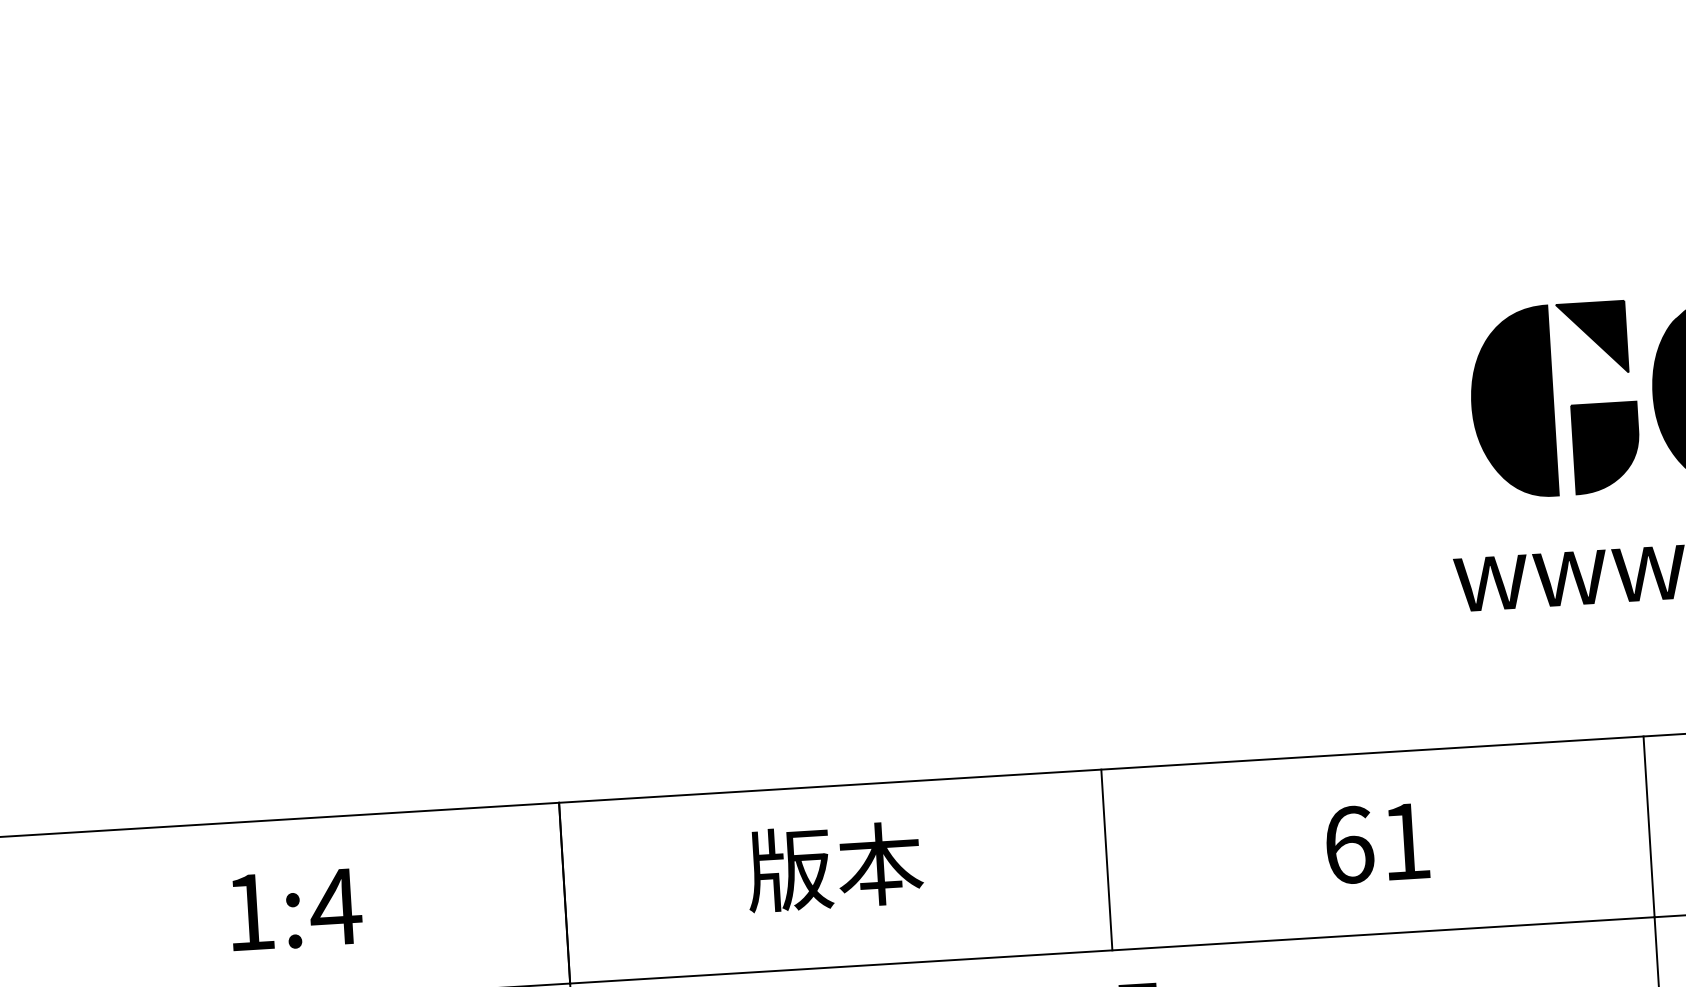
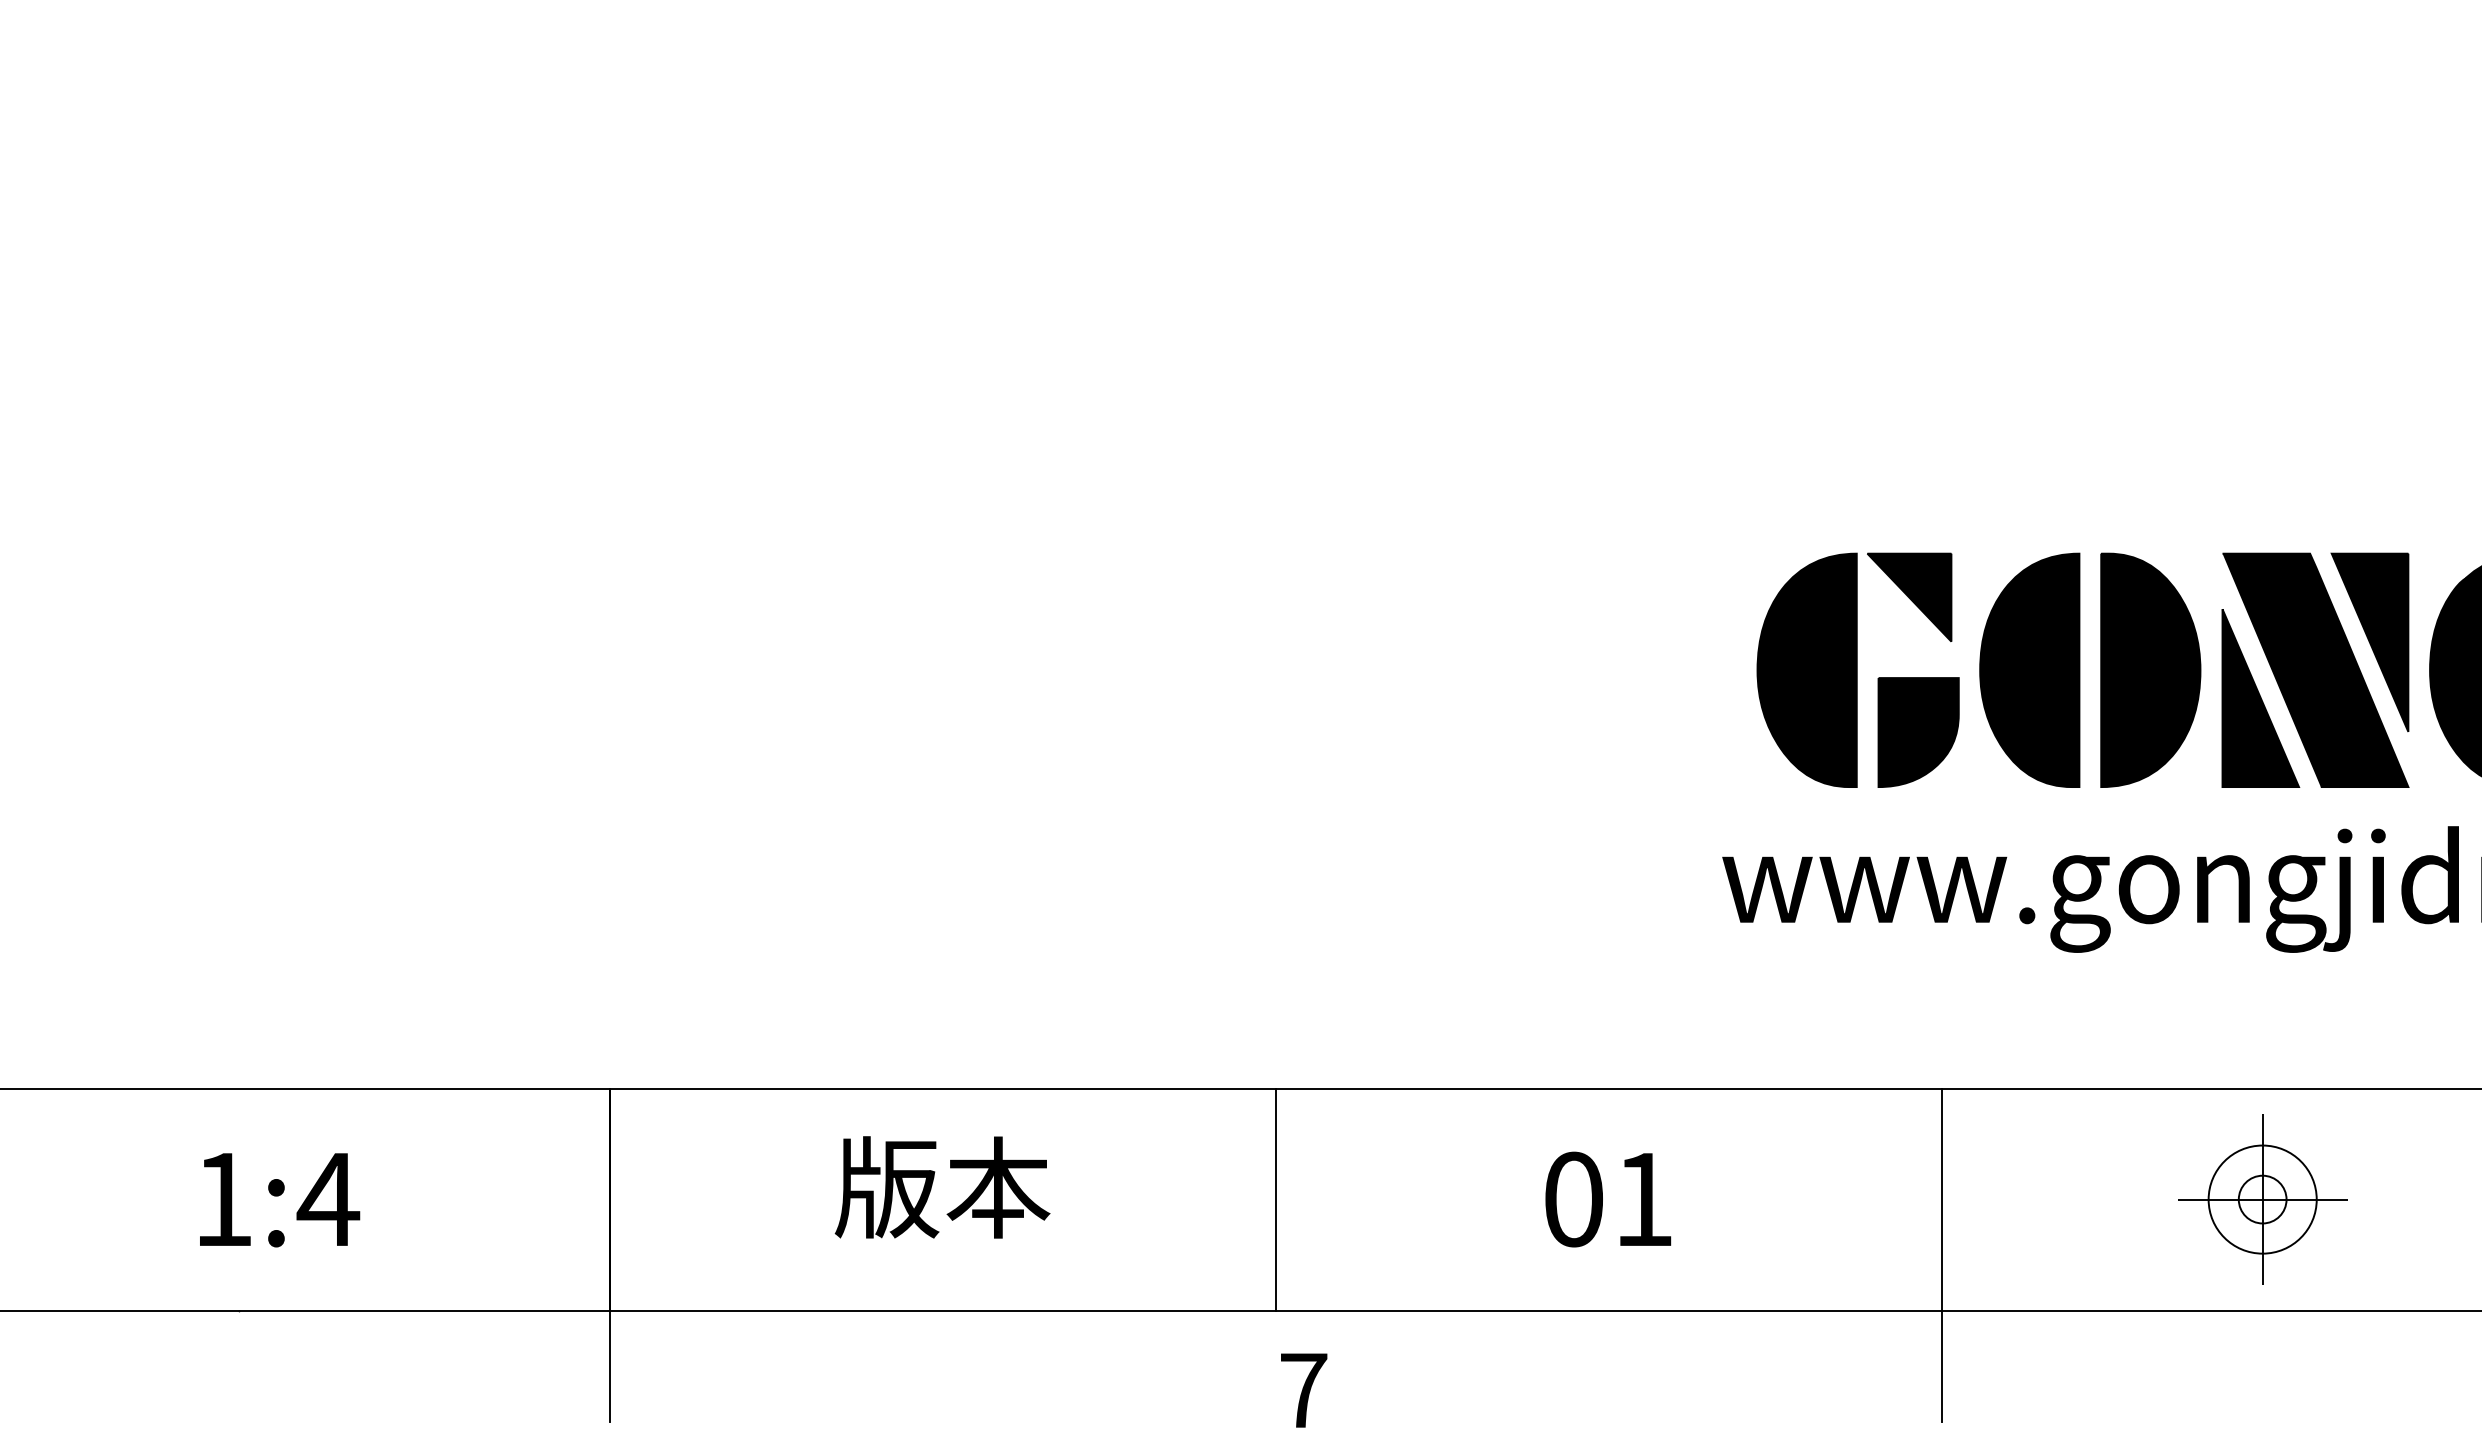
text: (1349, 845) -> (1574, 1199), 61 -> 01

